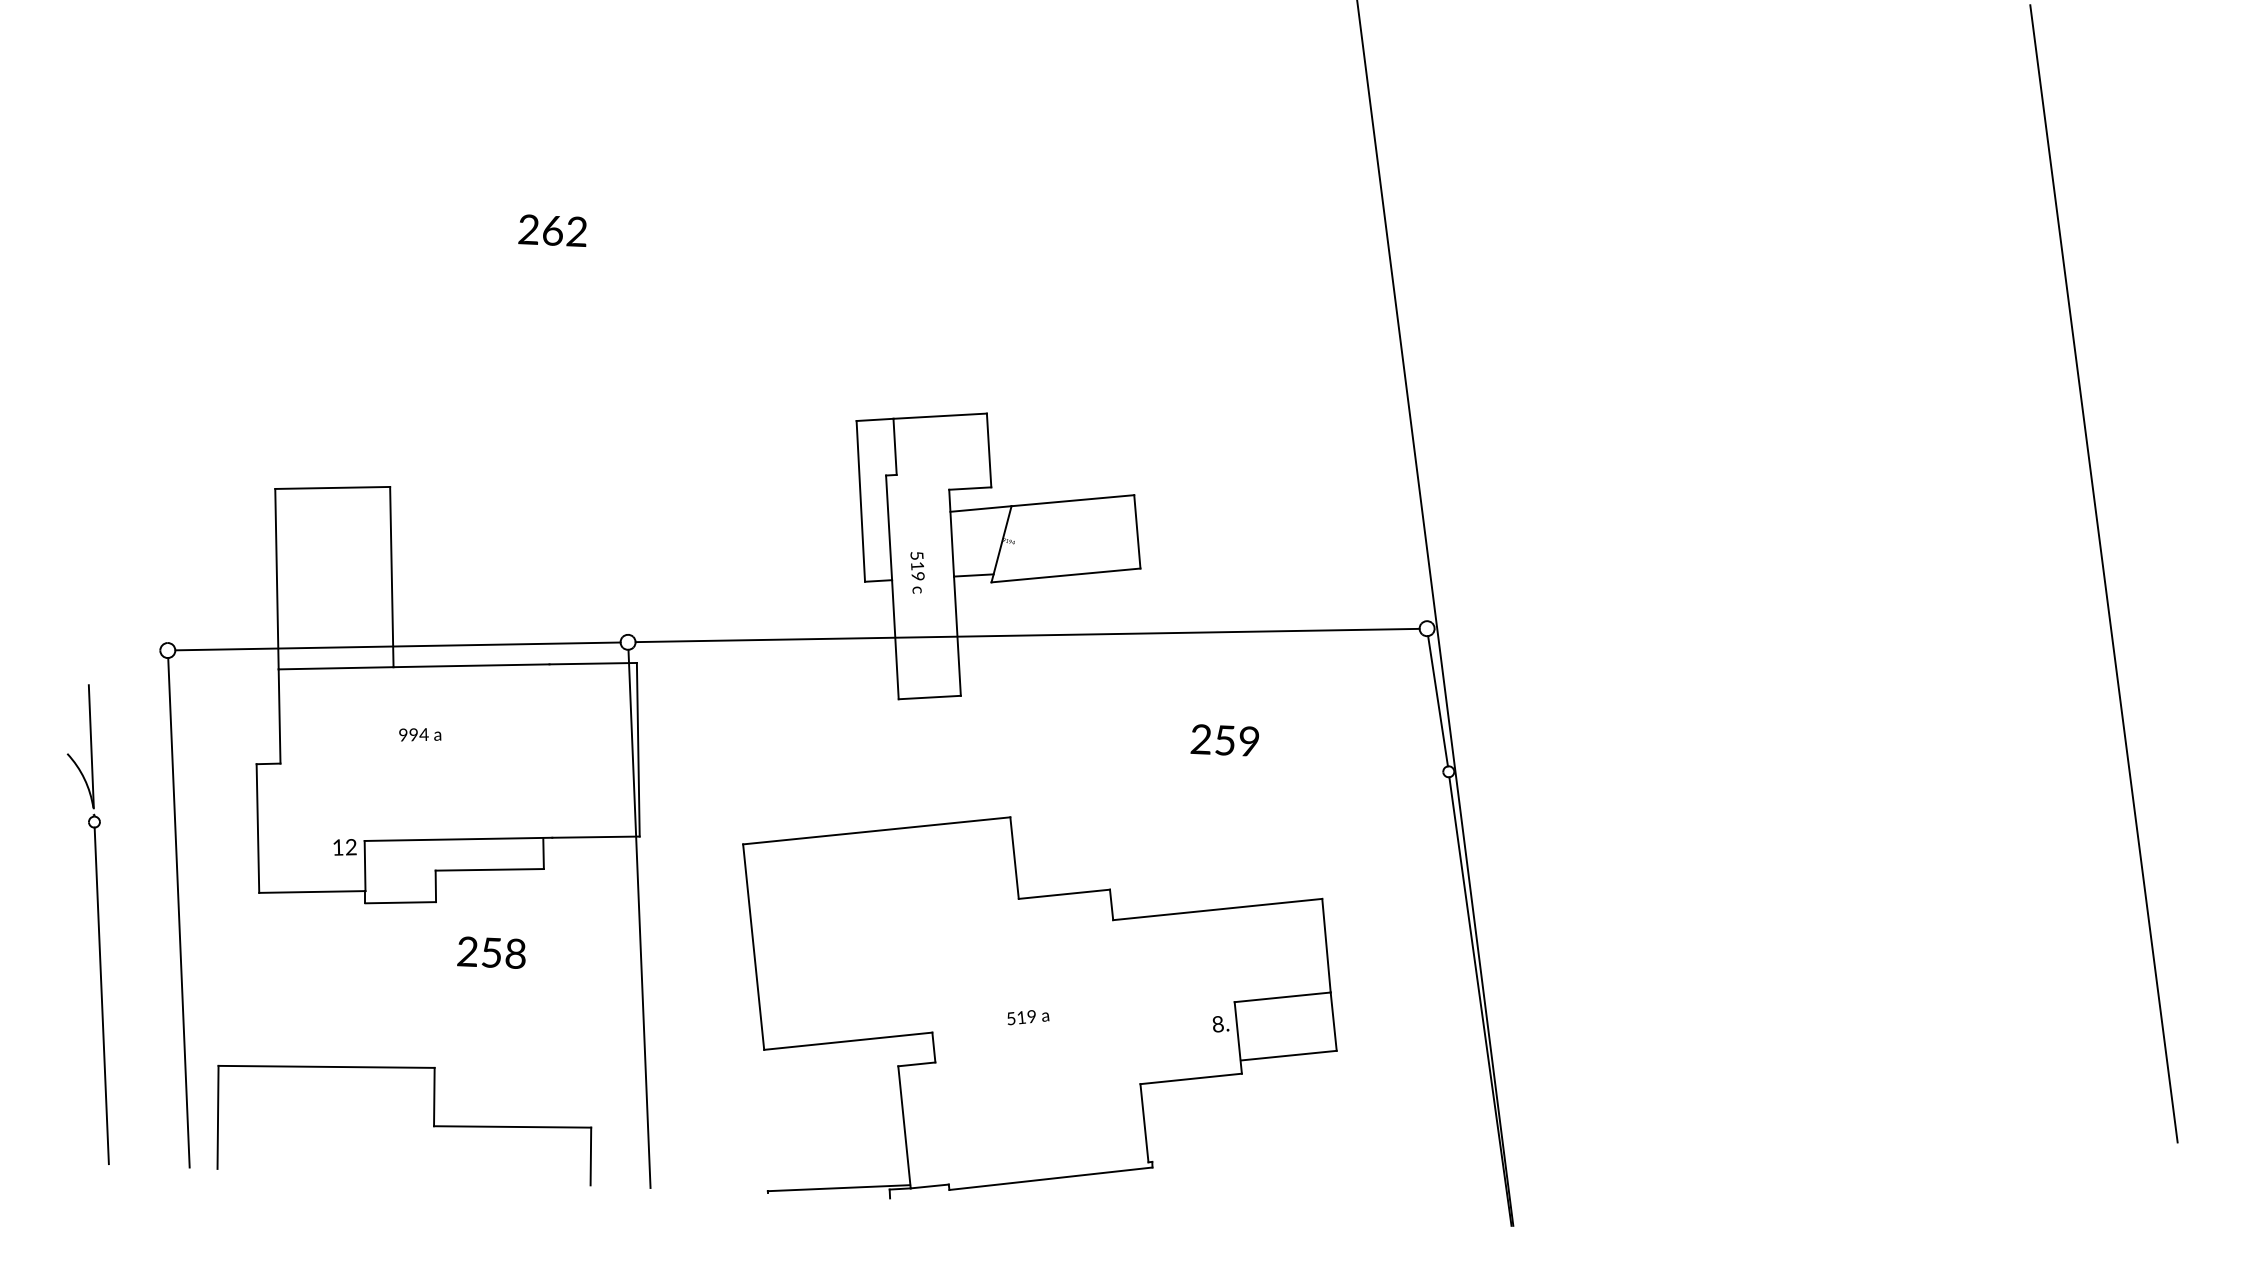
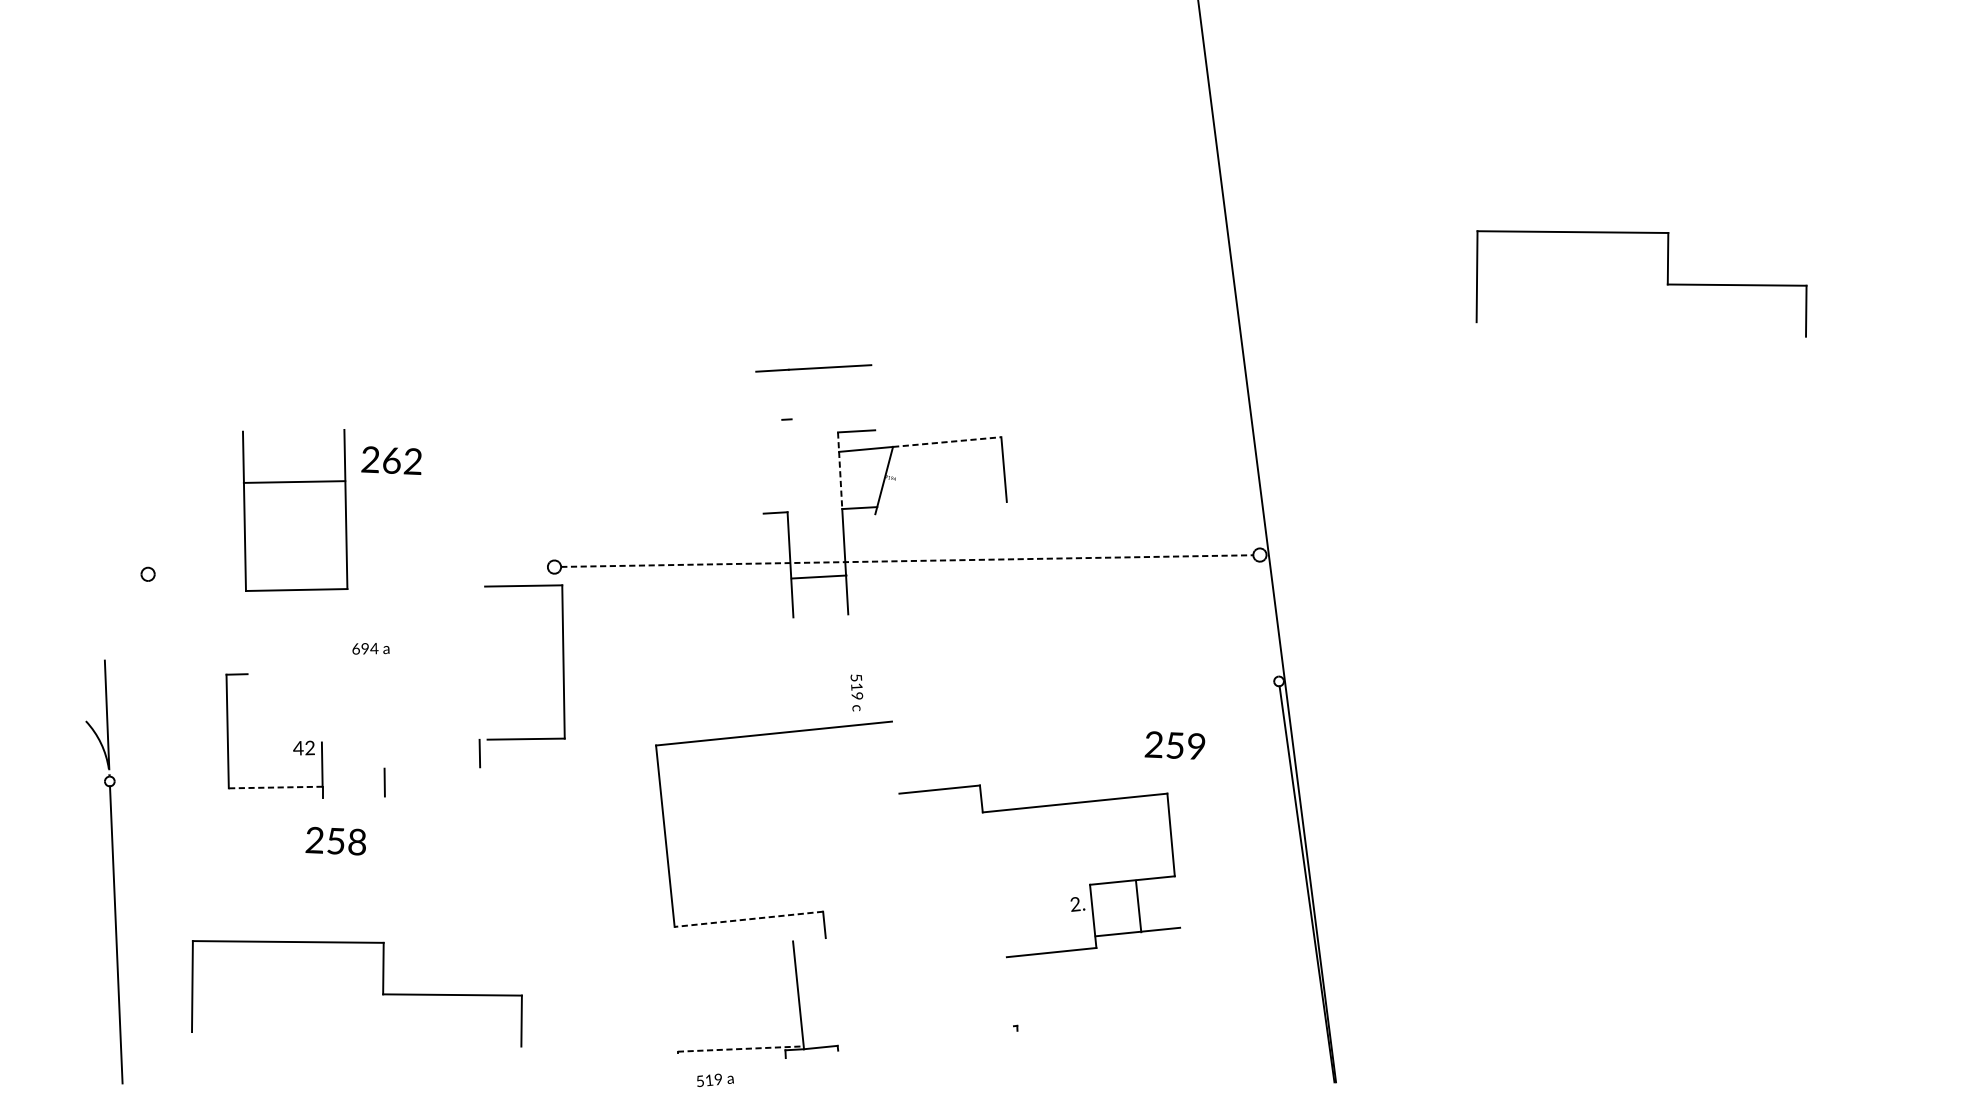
text: (552, 230) -> (391, 460), moved
part: (1888, 321) -> (1667, 283), added
line: (894, 446) -> (789, 394), removed
line: (988, 450) -> (872, 397), removed
line: (332, 487) -> (294, 481), moved
line: (1072, 500) -> (946, 441), solid -> dashed
line: (860, 501) -> (759, 442), removed
line: (889, 527) -> (785, 465), removed
line: (951, 533) -> (840, 471), solid -> dashed
text: (917, 572) -> (856, 692), moved
line: (2103, 573) -> (1857, 506), removed
line: (1065, 575) -> (940, 508), removed
line: (1027, 635) -> (907, 561), solid -> dashed
line: (397, 646) -> (350, 570), removed
line: (471, 665) -> (416, 587), removed
line: (929, 697) -> (818, 576), moved
line: (1437, 701) -> (1269, 619), removed
line: (279, 716) -> (246, 632), removed
text: (403, 734) -> (356, 648), 994 -> 694
text: (1224, 740) -> (1174, 745), moved
line: (458, 838) -> (404, 740), removed
text: (338, 847) -> (298, 748), 12 -> 42
line: (1014, 857) -> (895, 757), removed
line: (489, 869) -> (432, 767), removed
line: (311, 892) -> (274, 787), solid -> dashed
line: (400, 902) -> (353, 796), removed
line: (178, 912) -> (157, 805), removed
line: (639, 918) -> (564, 810), removed
part: (97, 924) -> (112, 871), moved
text: (491, 952) -> (335, 840), moved
text: (1028, 1017) -> (715, 1080), moved
line: (1333, 1021) -> (1138, 906), moved
text: (1218, 1024) -> (1075, 904), 8. -> 2.
line: (848, 1041) -> (749, 919), solid -> dashed
line: (916, 1064) -> (809, 939), removed
line: (1144, 1123) -> (1010, 991), removed
line: (1050, 1178) -> (927, 1040), removed
line: (839, 1188) -> (741, 1049), solid -> dashed

